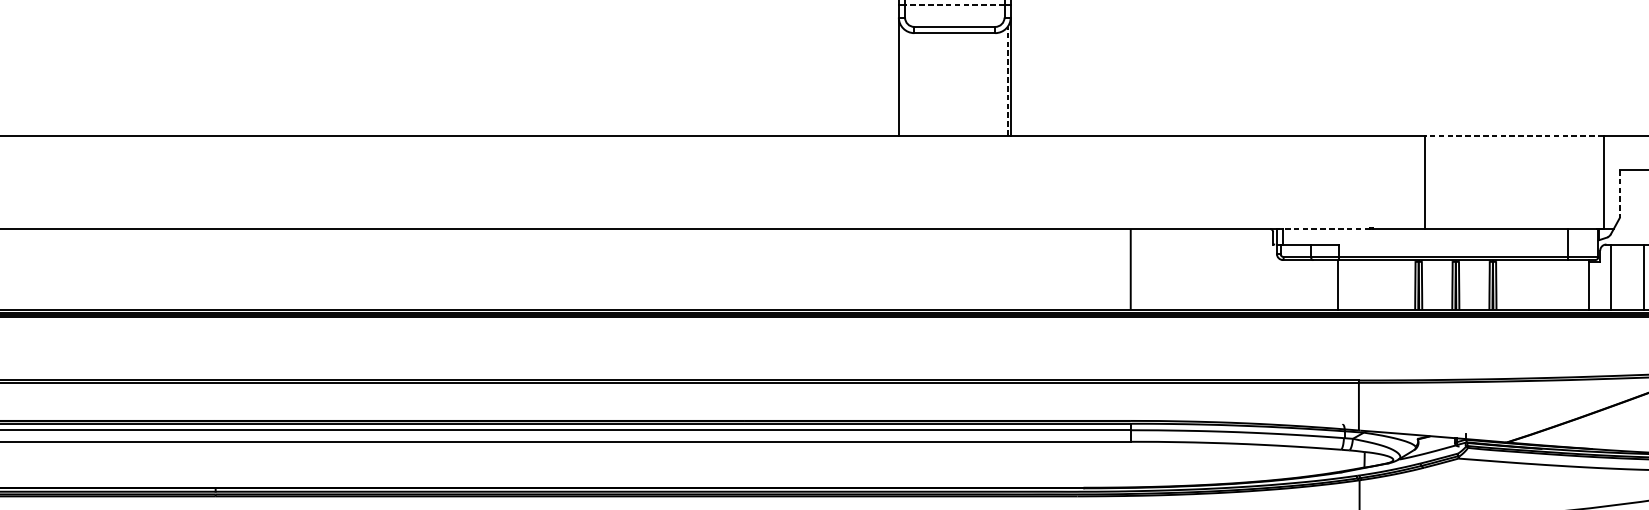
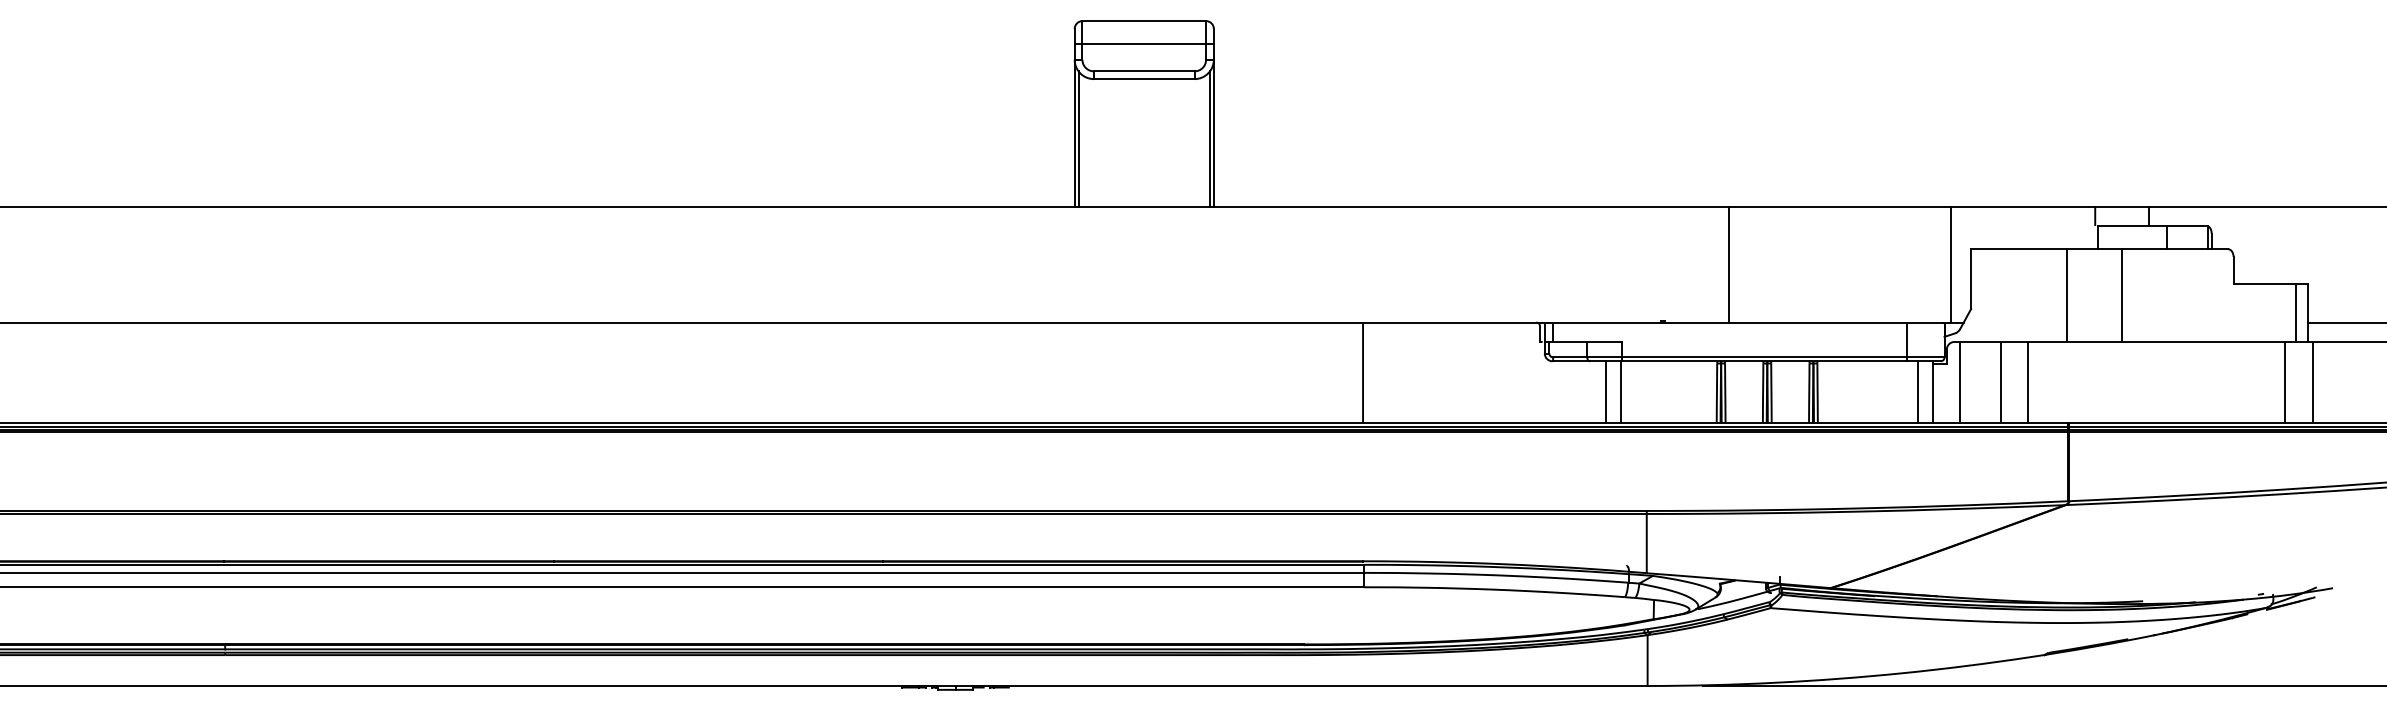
line: (954, 5) -> (1144, 44), dashed -> solid
line: (901, 80) -> (1078, 138), added
line: (1007, 81) -> (1209, 139), dashed -> solid
line: (1514, 135) -> (1840, 206), dashed -> solid
line: (1620, 194) -> (1971, 279), dashed -> solid
line: (1326, 228) -> (1606, 322), dashed -> solid
line: (1325, 285) -> (1605, 392), added
line: (1576, 285) -> (1917, 392), added

